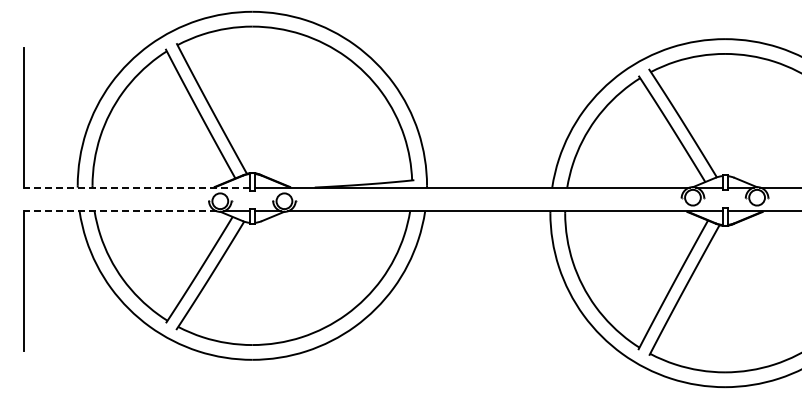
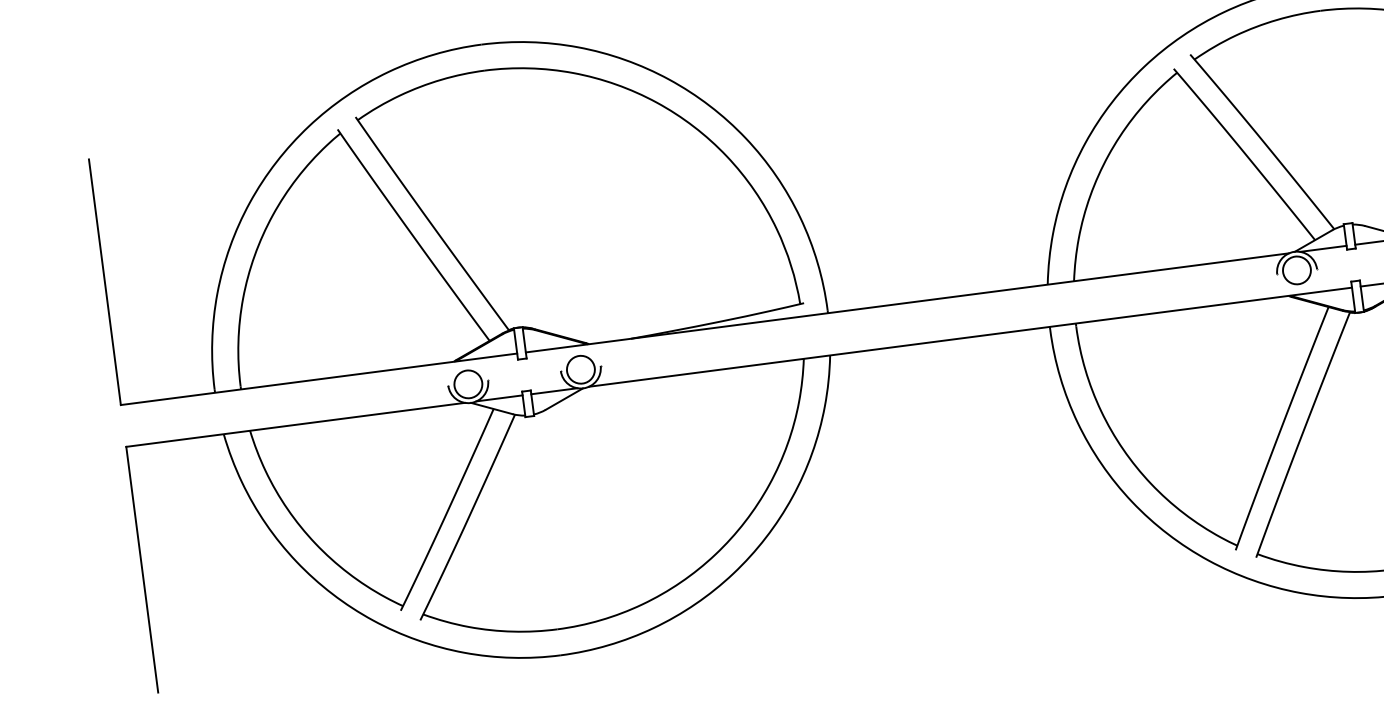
line: (136, 187) -> (318, 379), dashed -> solid
line: (120, 211) -> (295, 425), dashed -> solid

